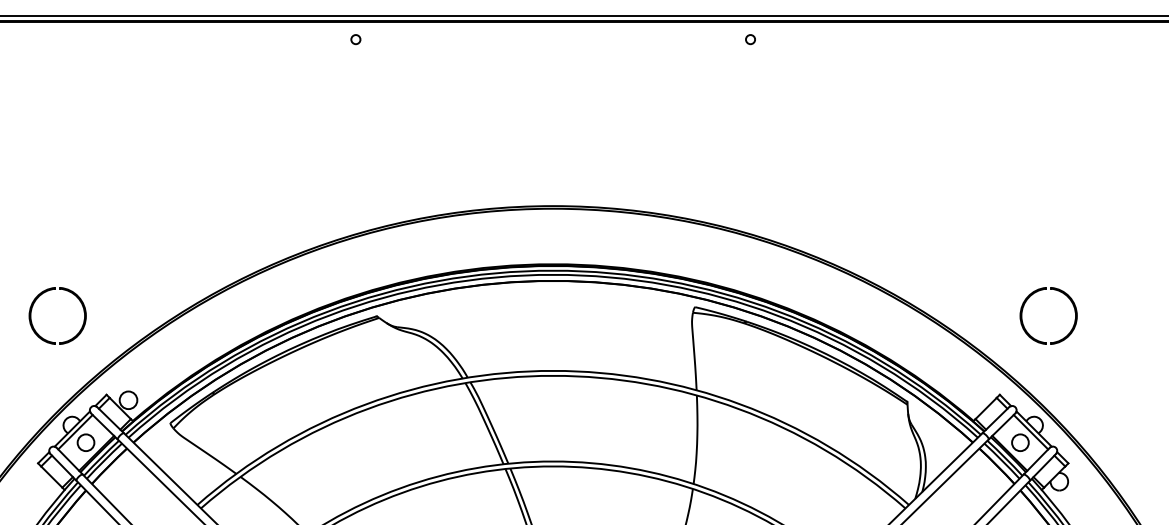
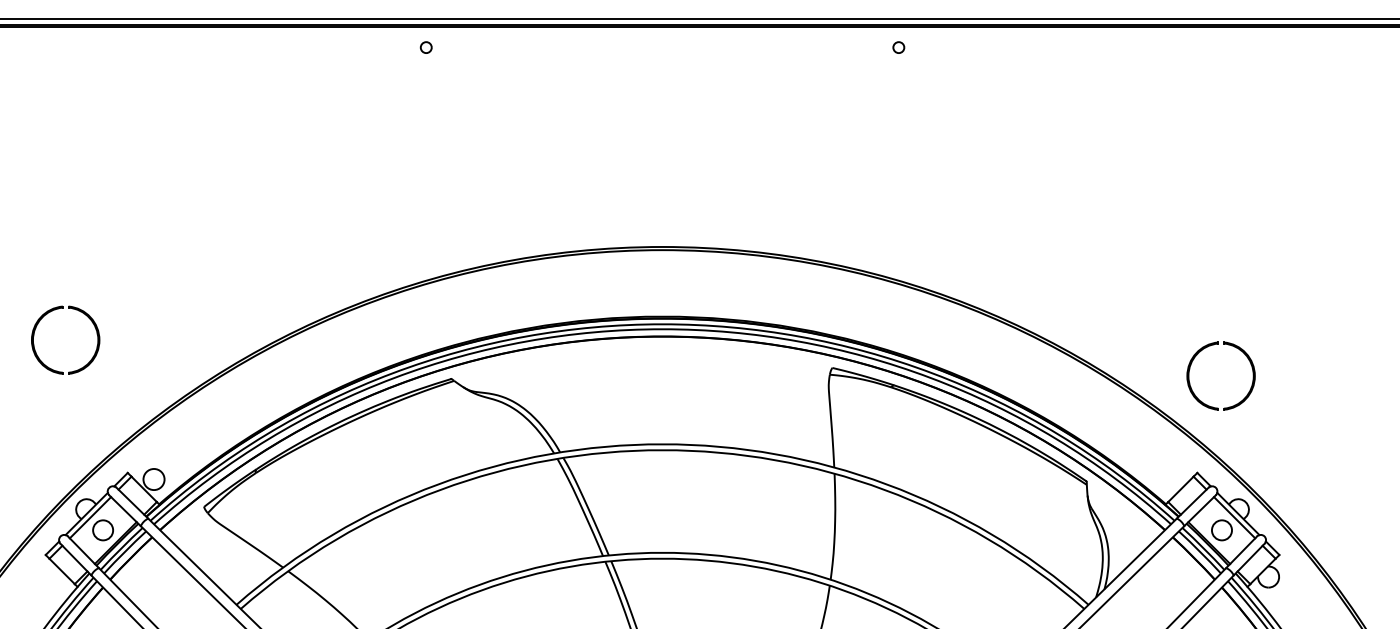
part: (1043, 290) -> (1214, 345), moved
part: (39, 297) -> (43, 318), moved

